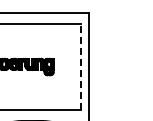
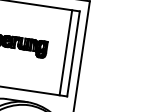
line: (73, 66) -> (66, 52), added
line: (81, 66) -> (74, 53), dashed -> solid

